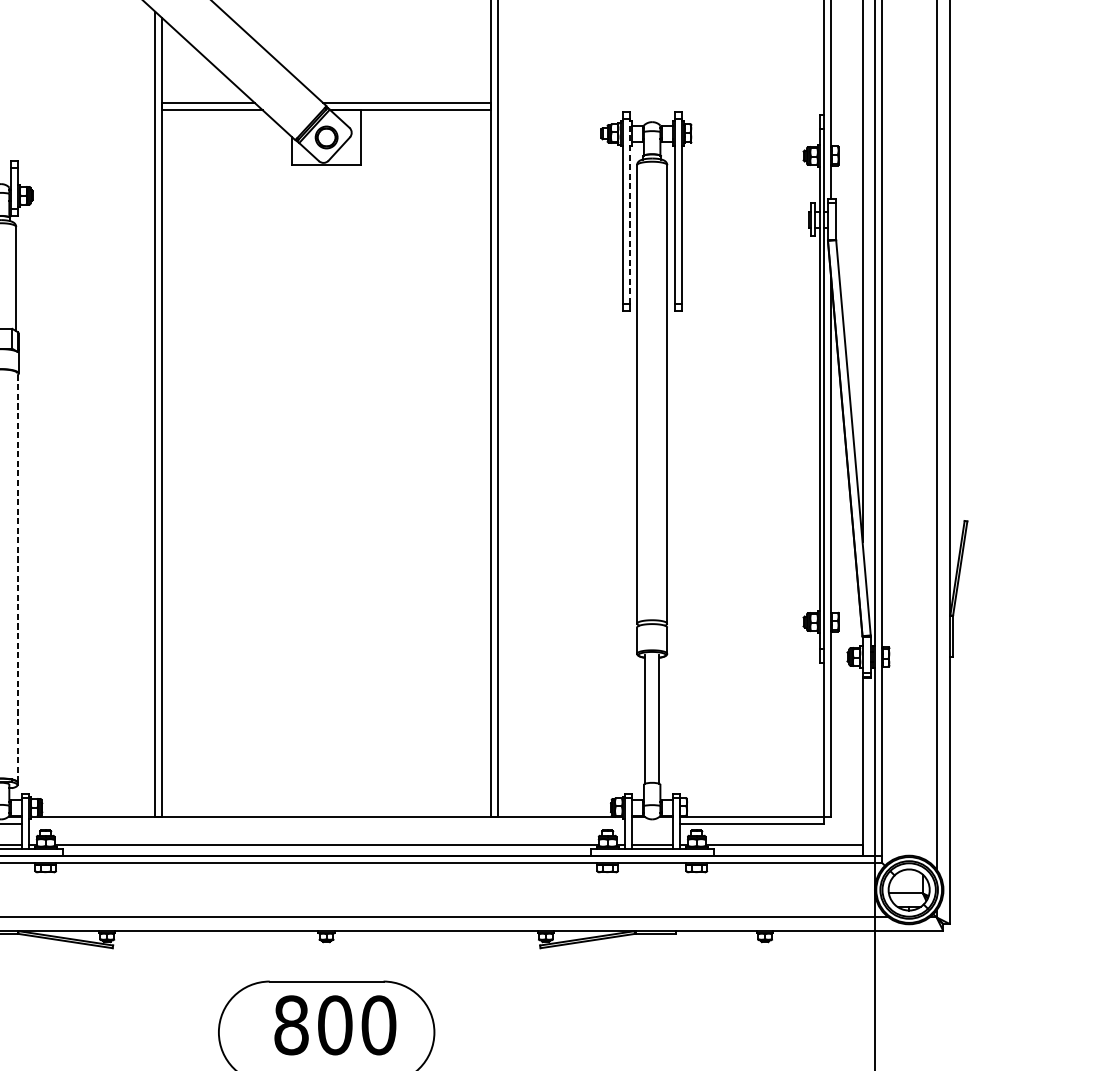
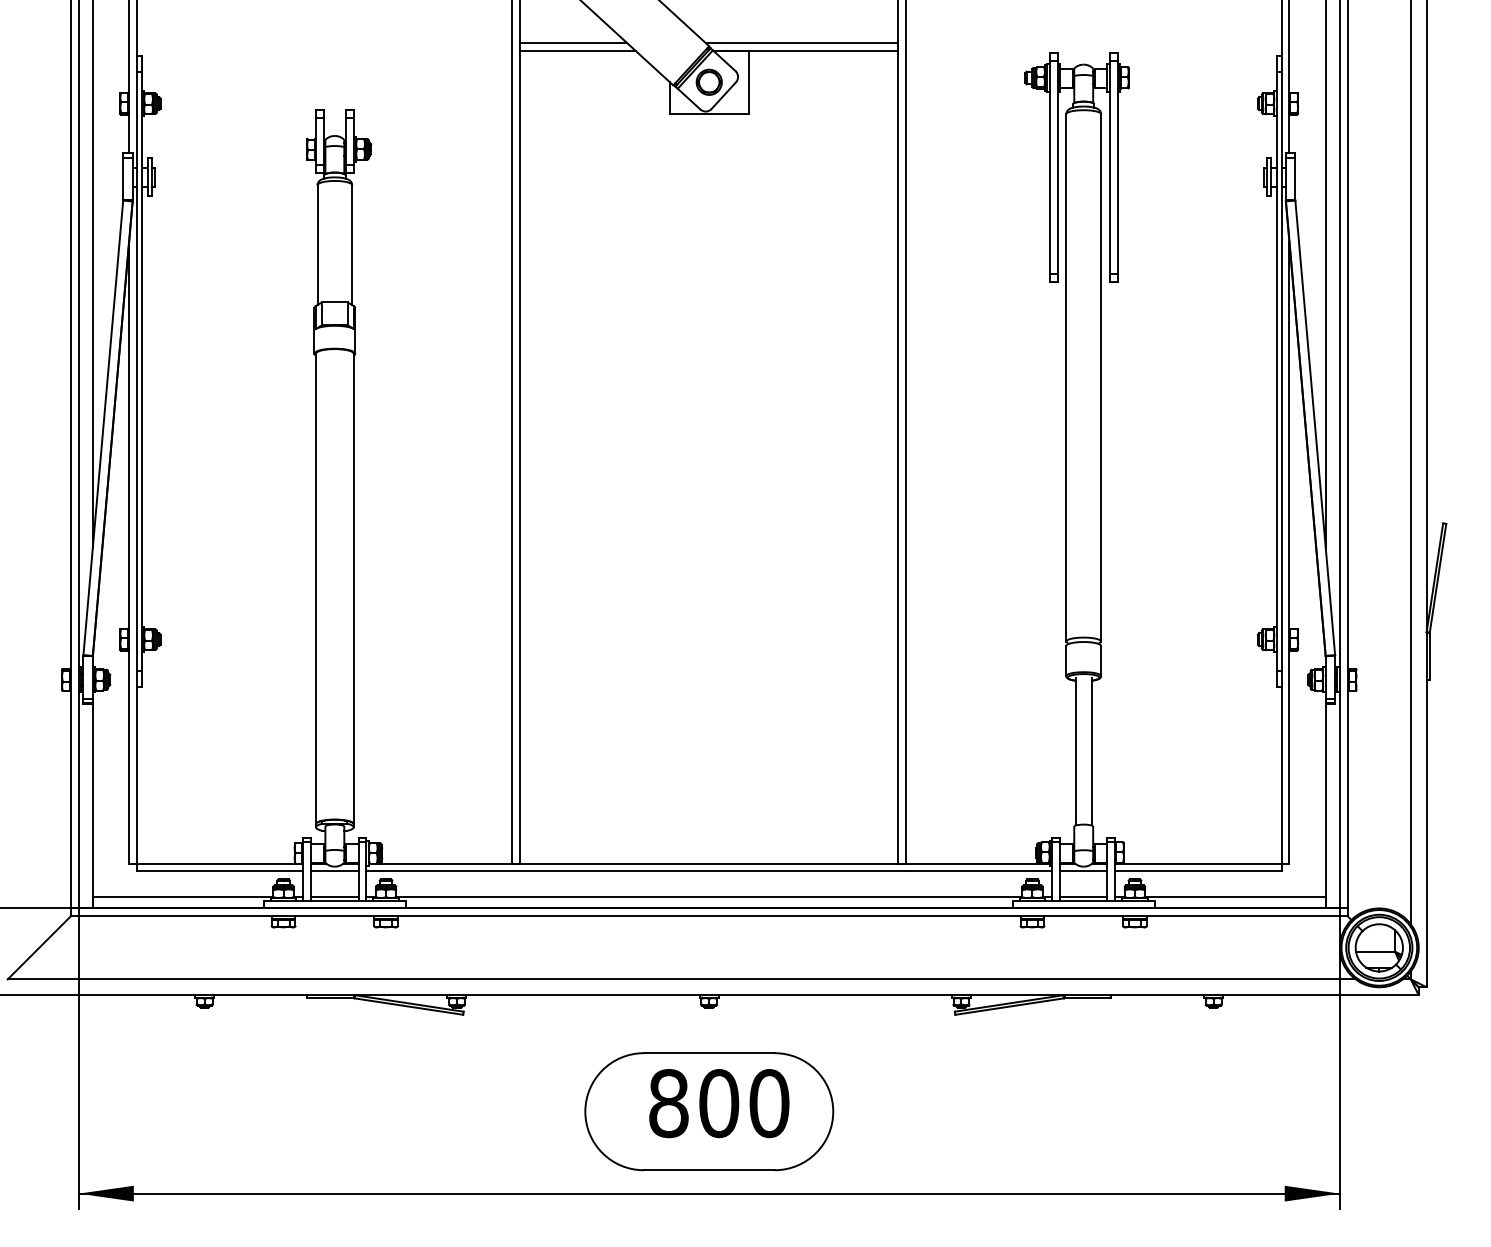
line: (629, 210) -> (1057, 166), dashed -> solid
line: (17, 577) -> (353, 588), dashed -> solid
line: (326, 823) -> (709, 871), added
line: (651, 823) -> (1083, 871), added

